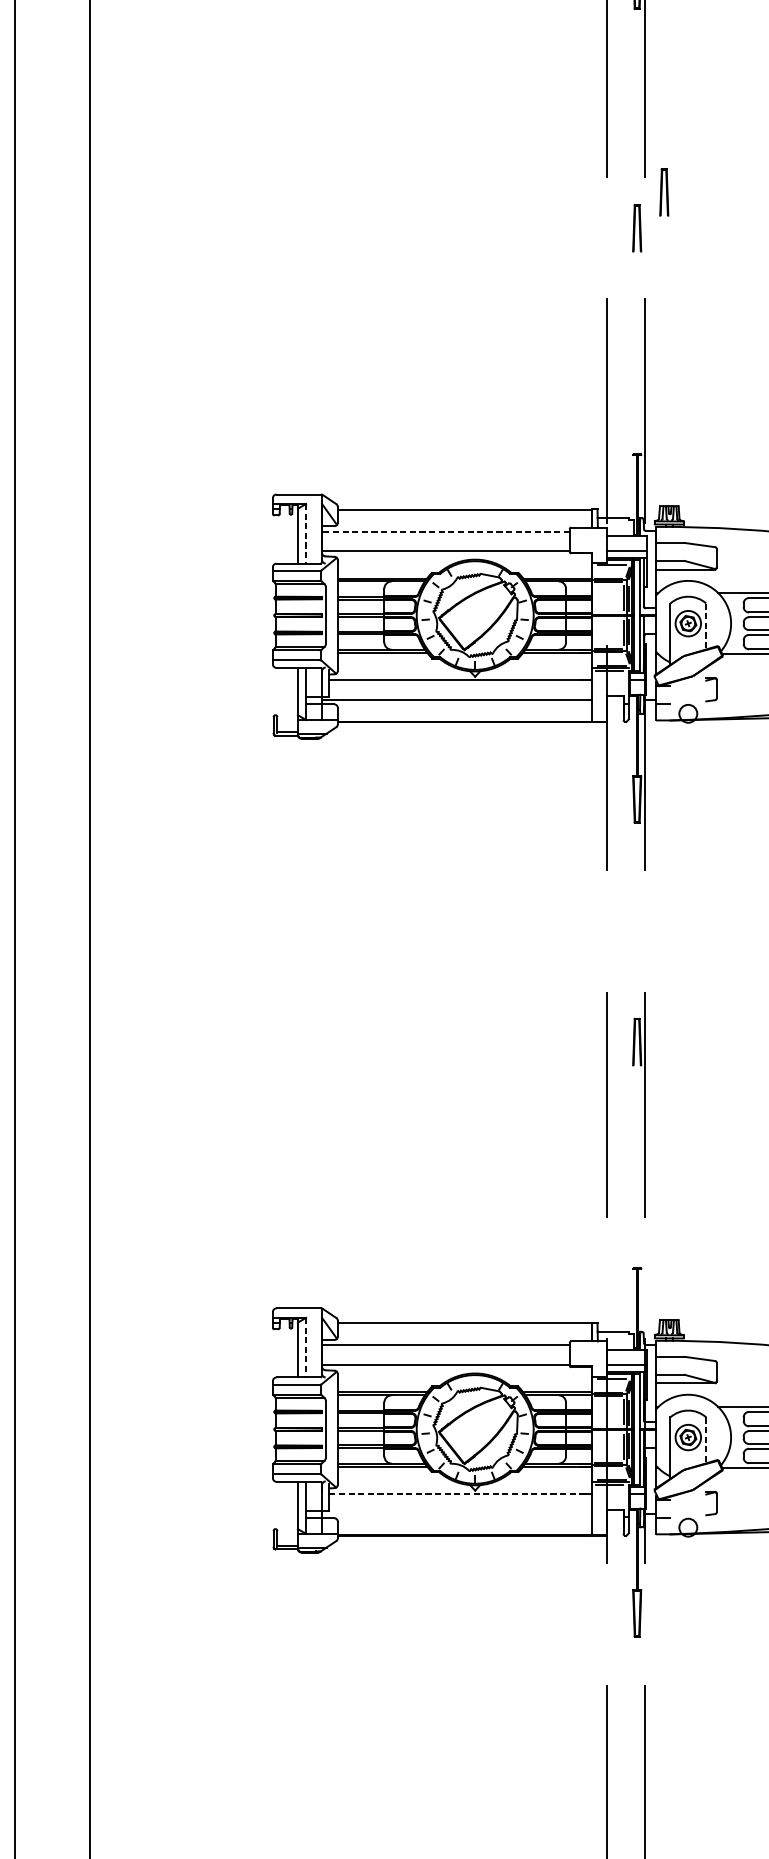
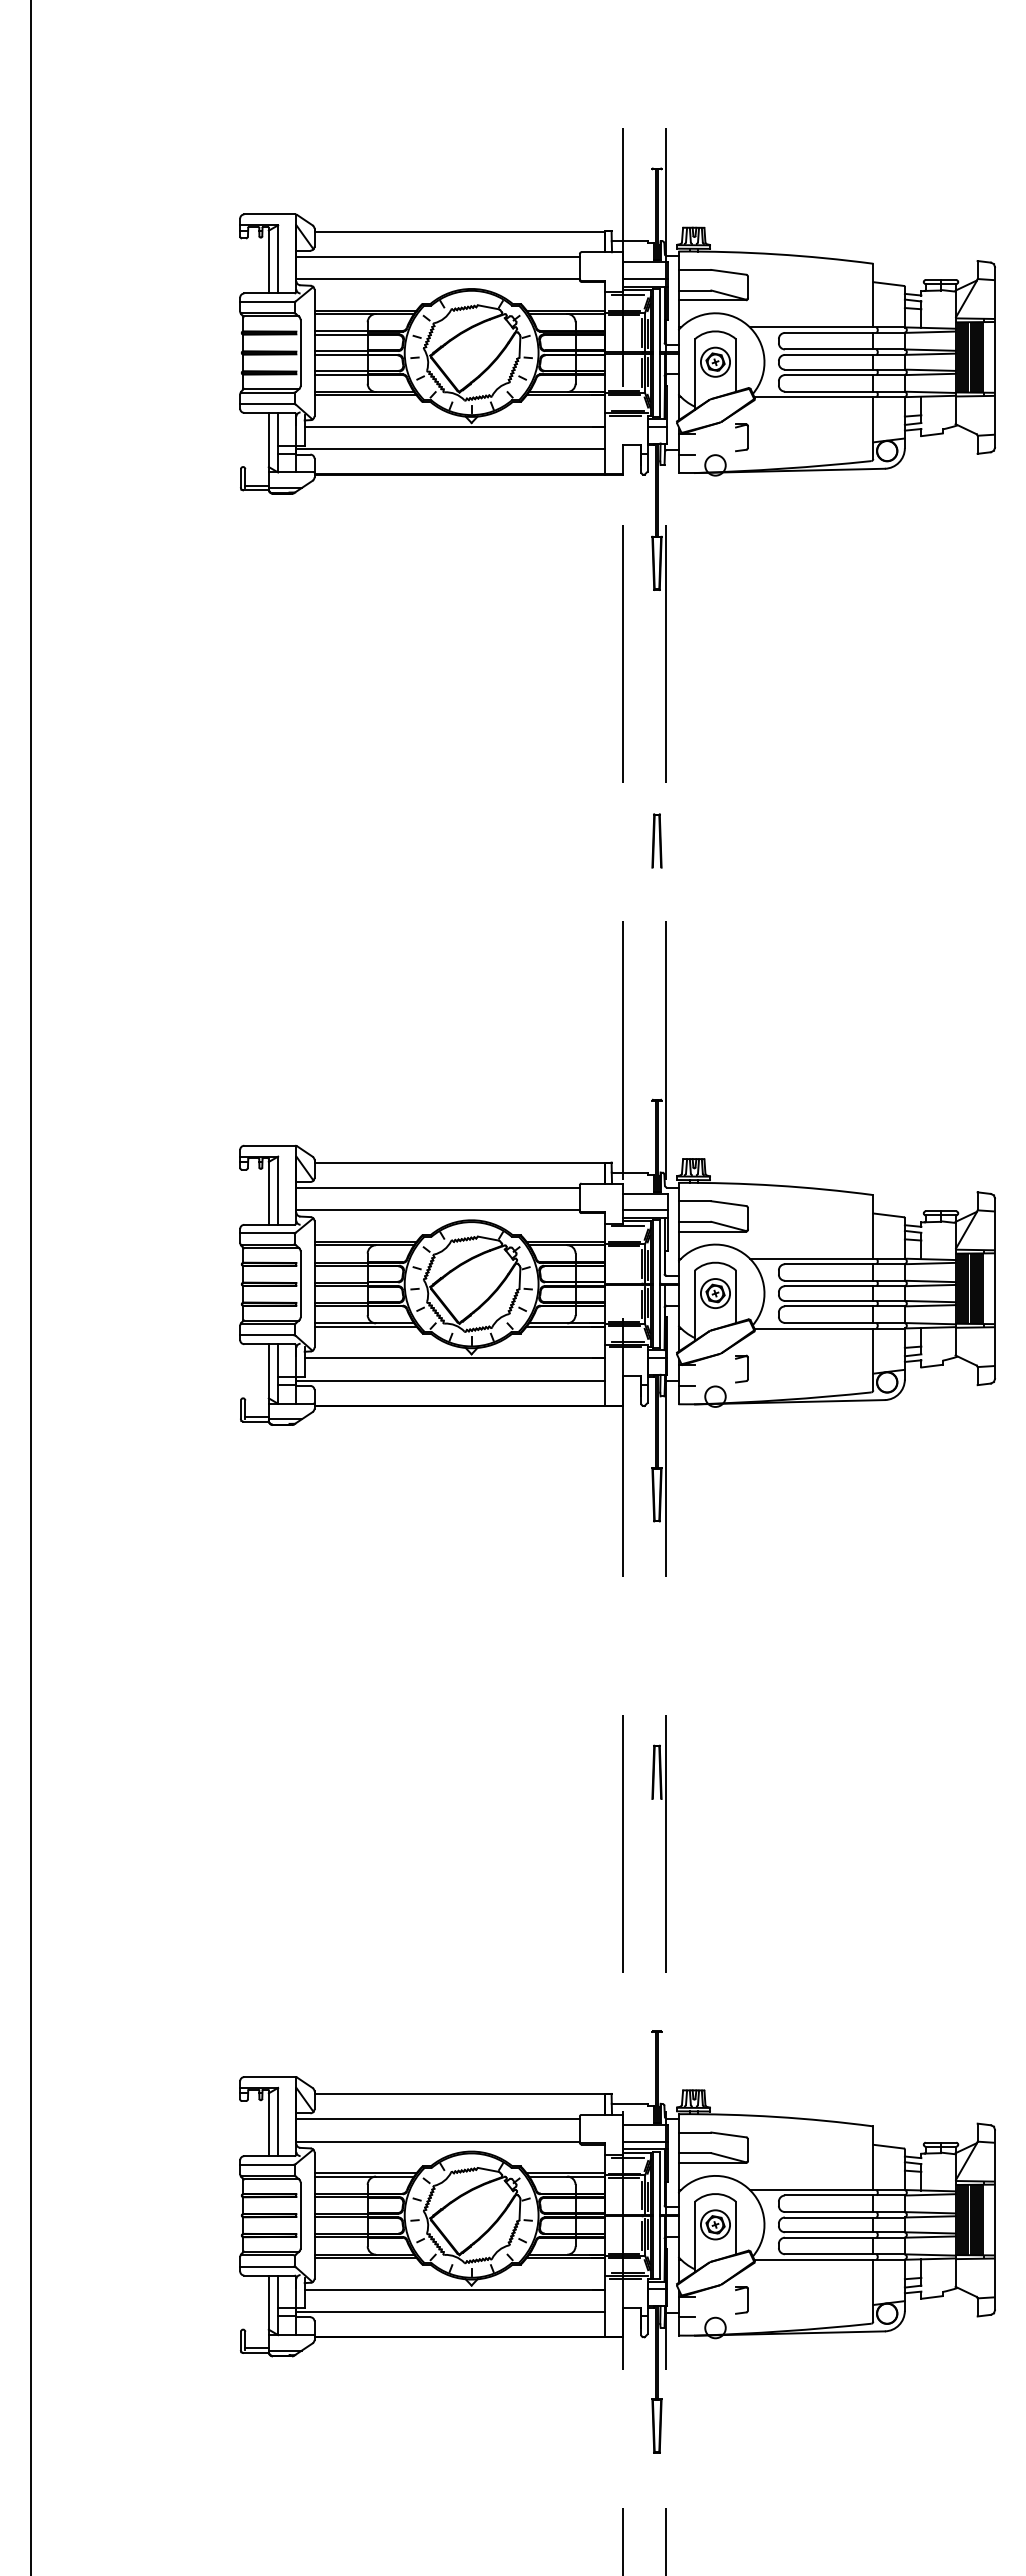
part: (663, 191) -> (687, 799), removed
line: (446, 531) -> (438, 1188), dashed -> solid
line: (306, 534) -> (278, 1191), dashed -> solid
line: (706, 627) -> (736, 1297), dashed -> solid
line: (306, 1348) -> (278, 2122), dashed -> solid
line: (706, 1440) -> (736, 2228), dashed -> solid
line: (461, 1494) -> (455, 2289), dashed -> solid
line: (456, 1513) -> (450, 2311), added

